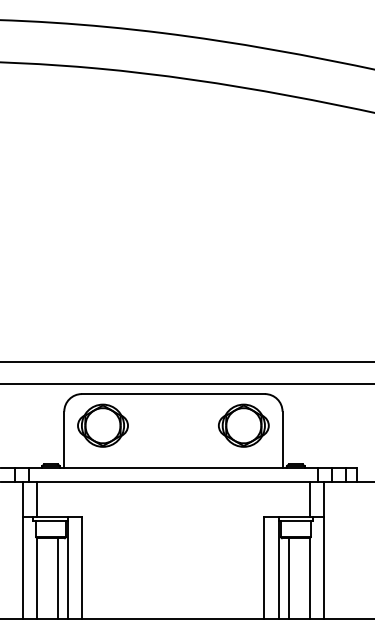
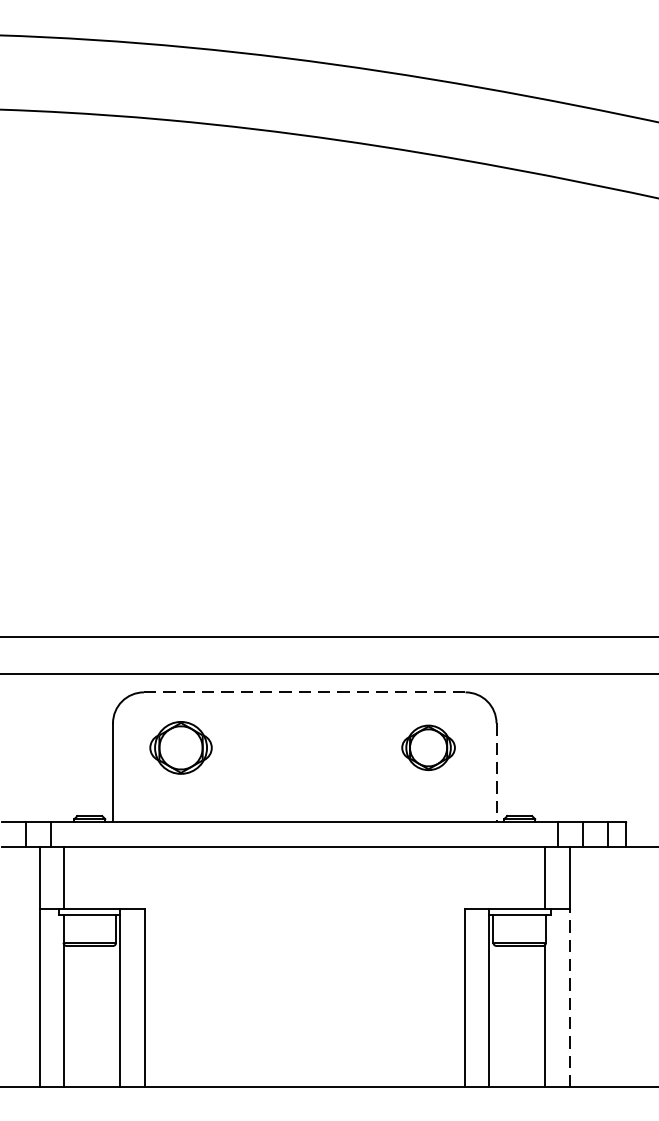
line: (173, 394) -> (304, 693), solid -> dashed
part: (102, 425) -> (180, 747), size x0.7
part: (243, 425) -> (427, 747), size x0.6
line: (282, 440) -> (496, 773), solid -> dashed
line: (324, 568) -> (570, 998), solid -> dashed
line: (57, 578) -> (101, 1016), removed
line: (289, 578) -> (508, 1016), removed

